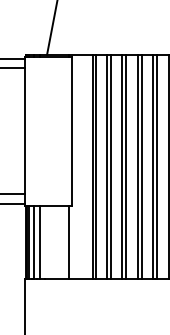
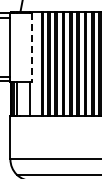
line: (72, 131) -> (32, 47), solid -> dashed

